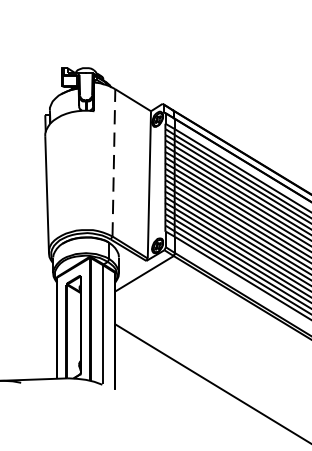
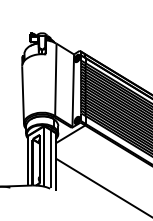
line: (113, 162) -> (55, 79), dashed -> solid

